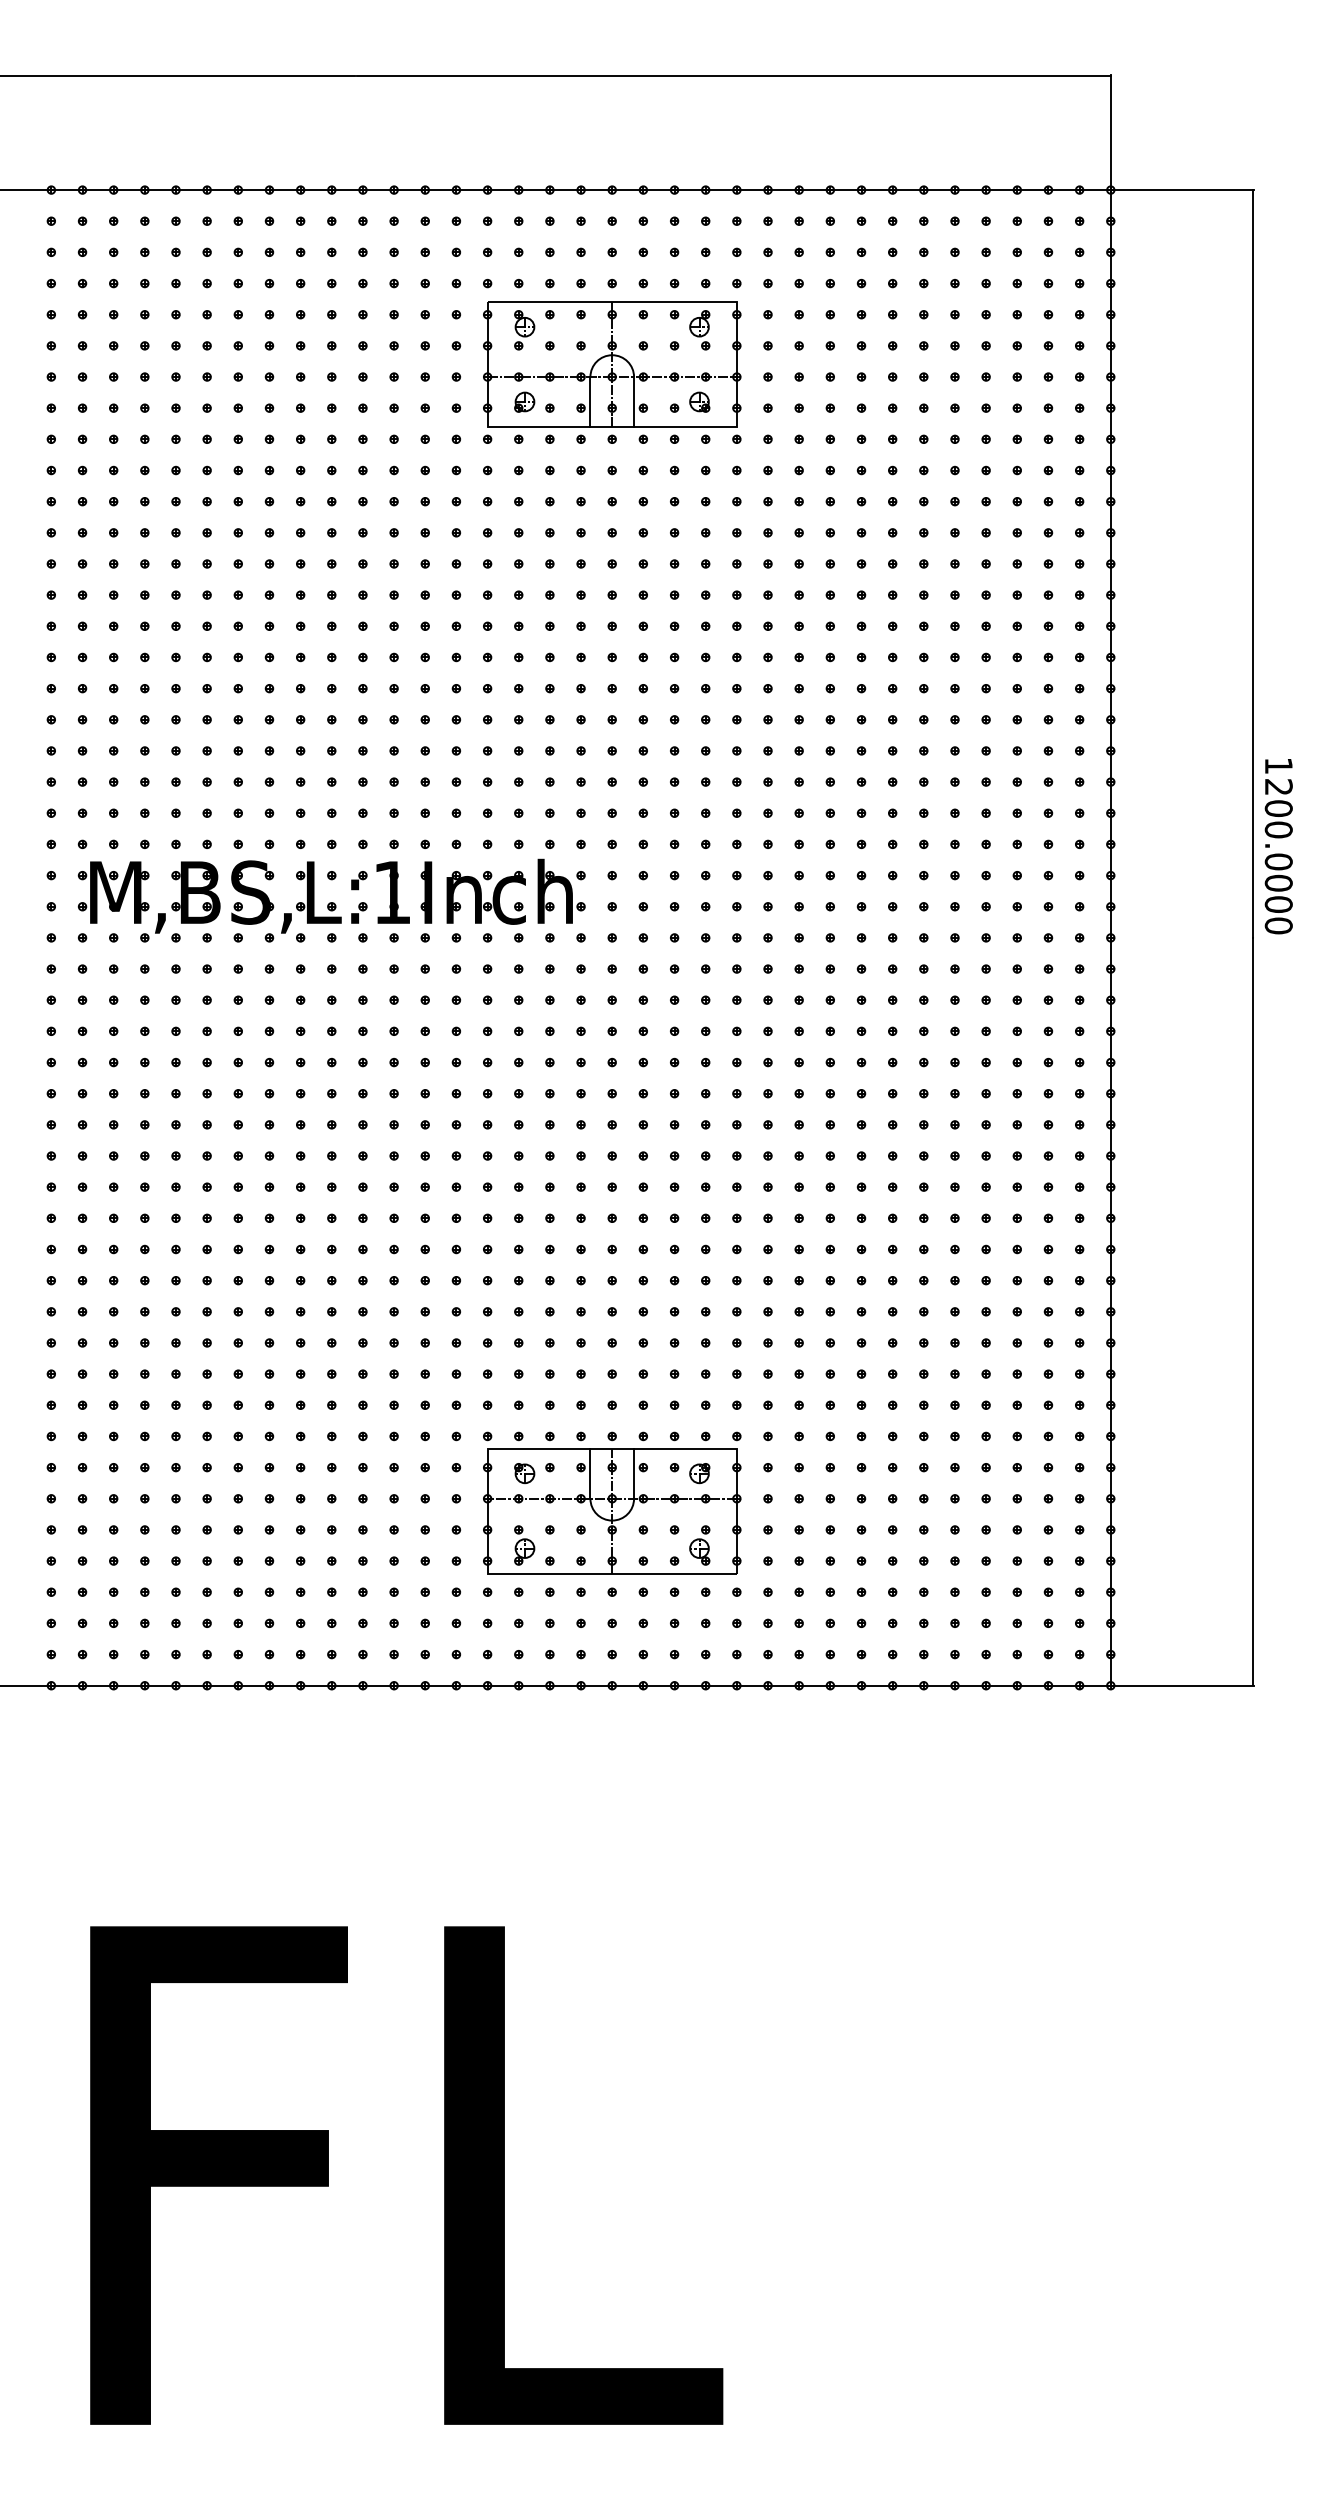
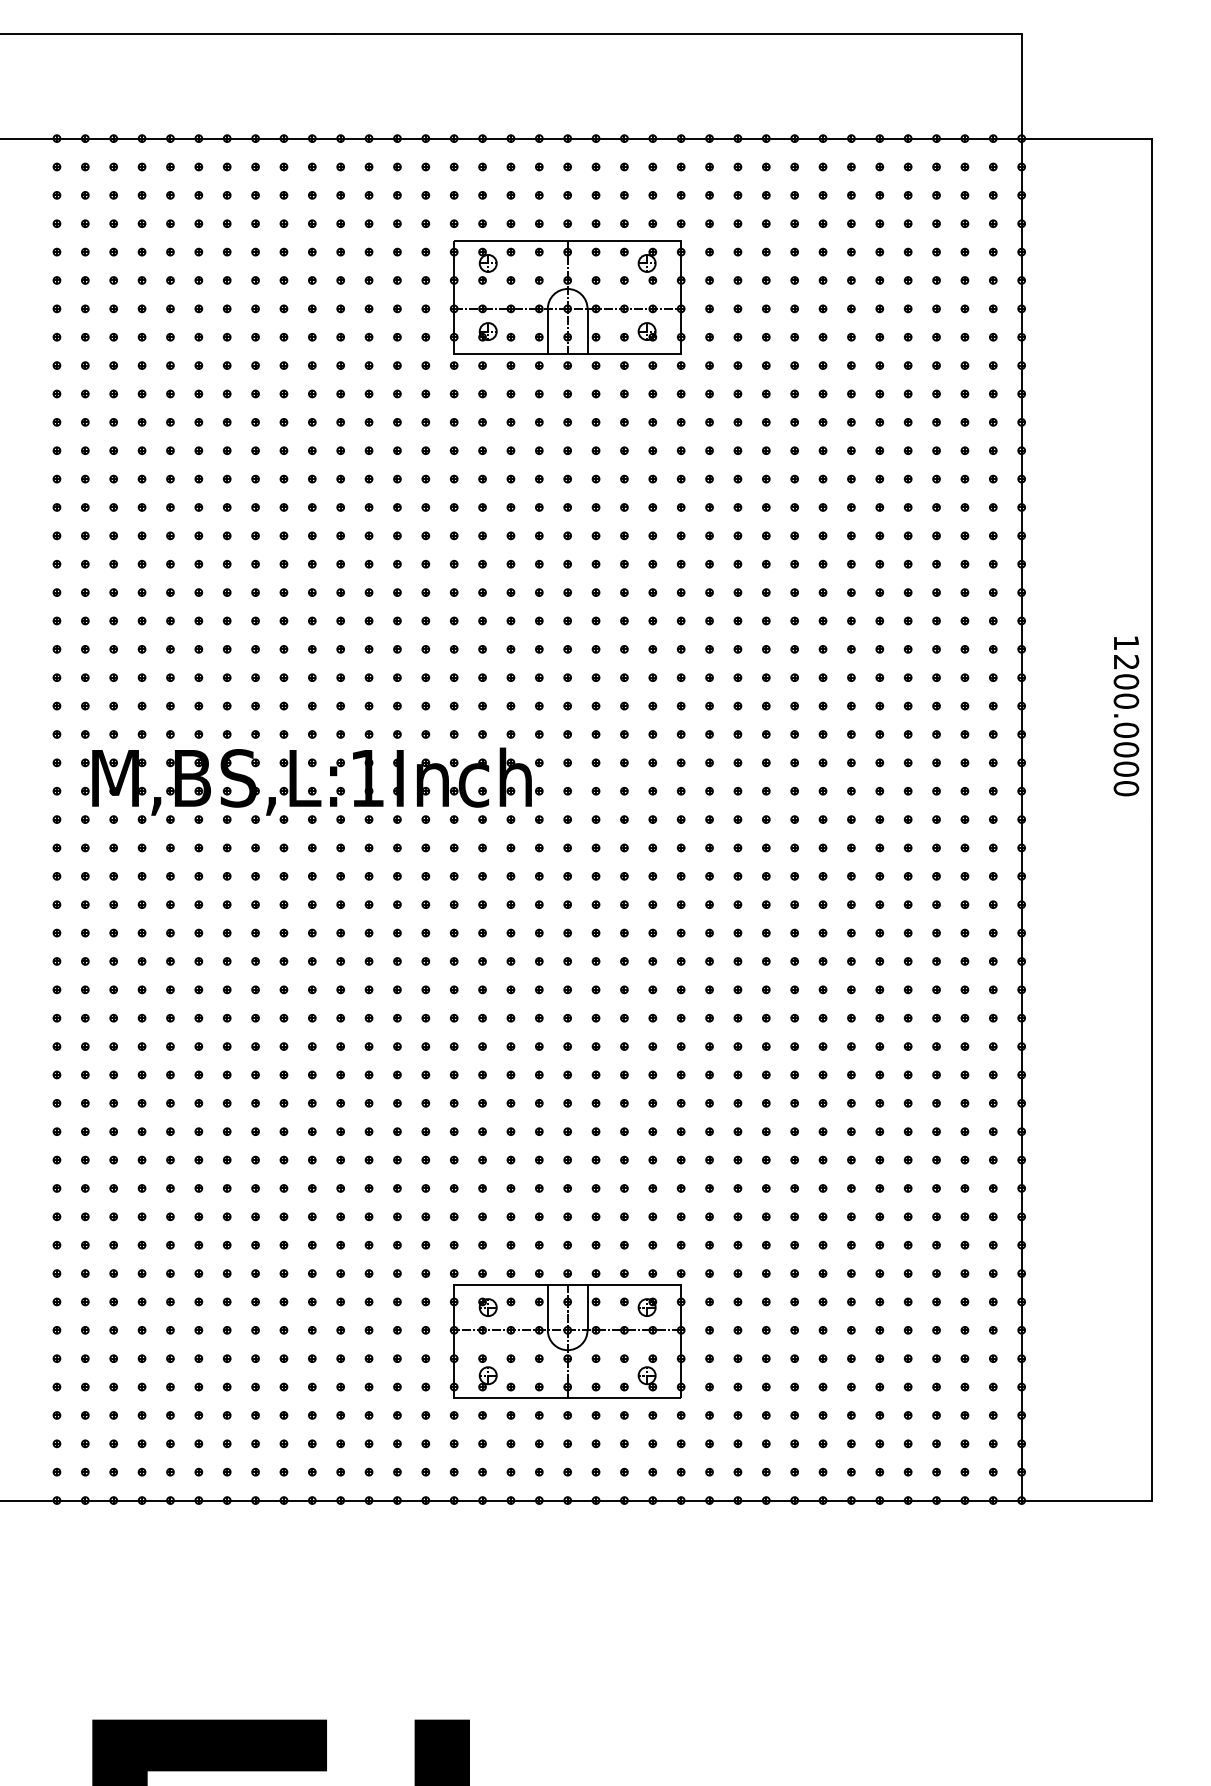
text: (1278, 846) -> (1126, 716), moved

